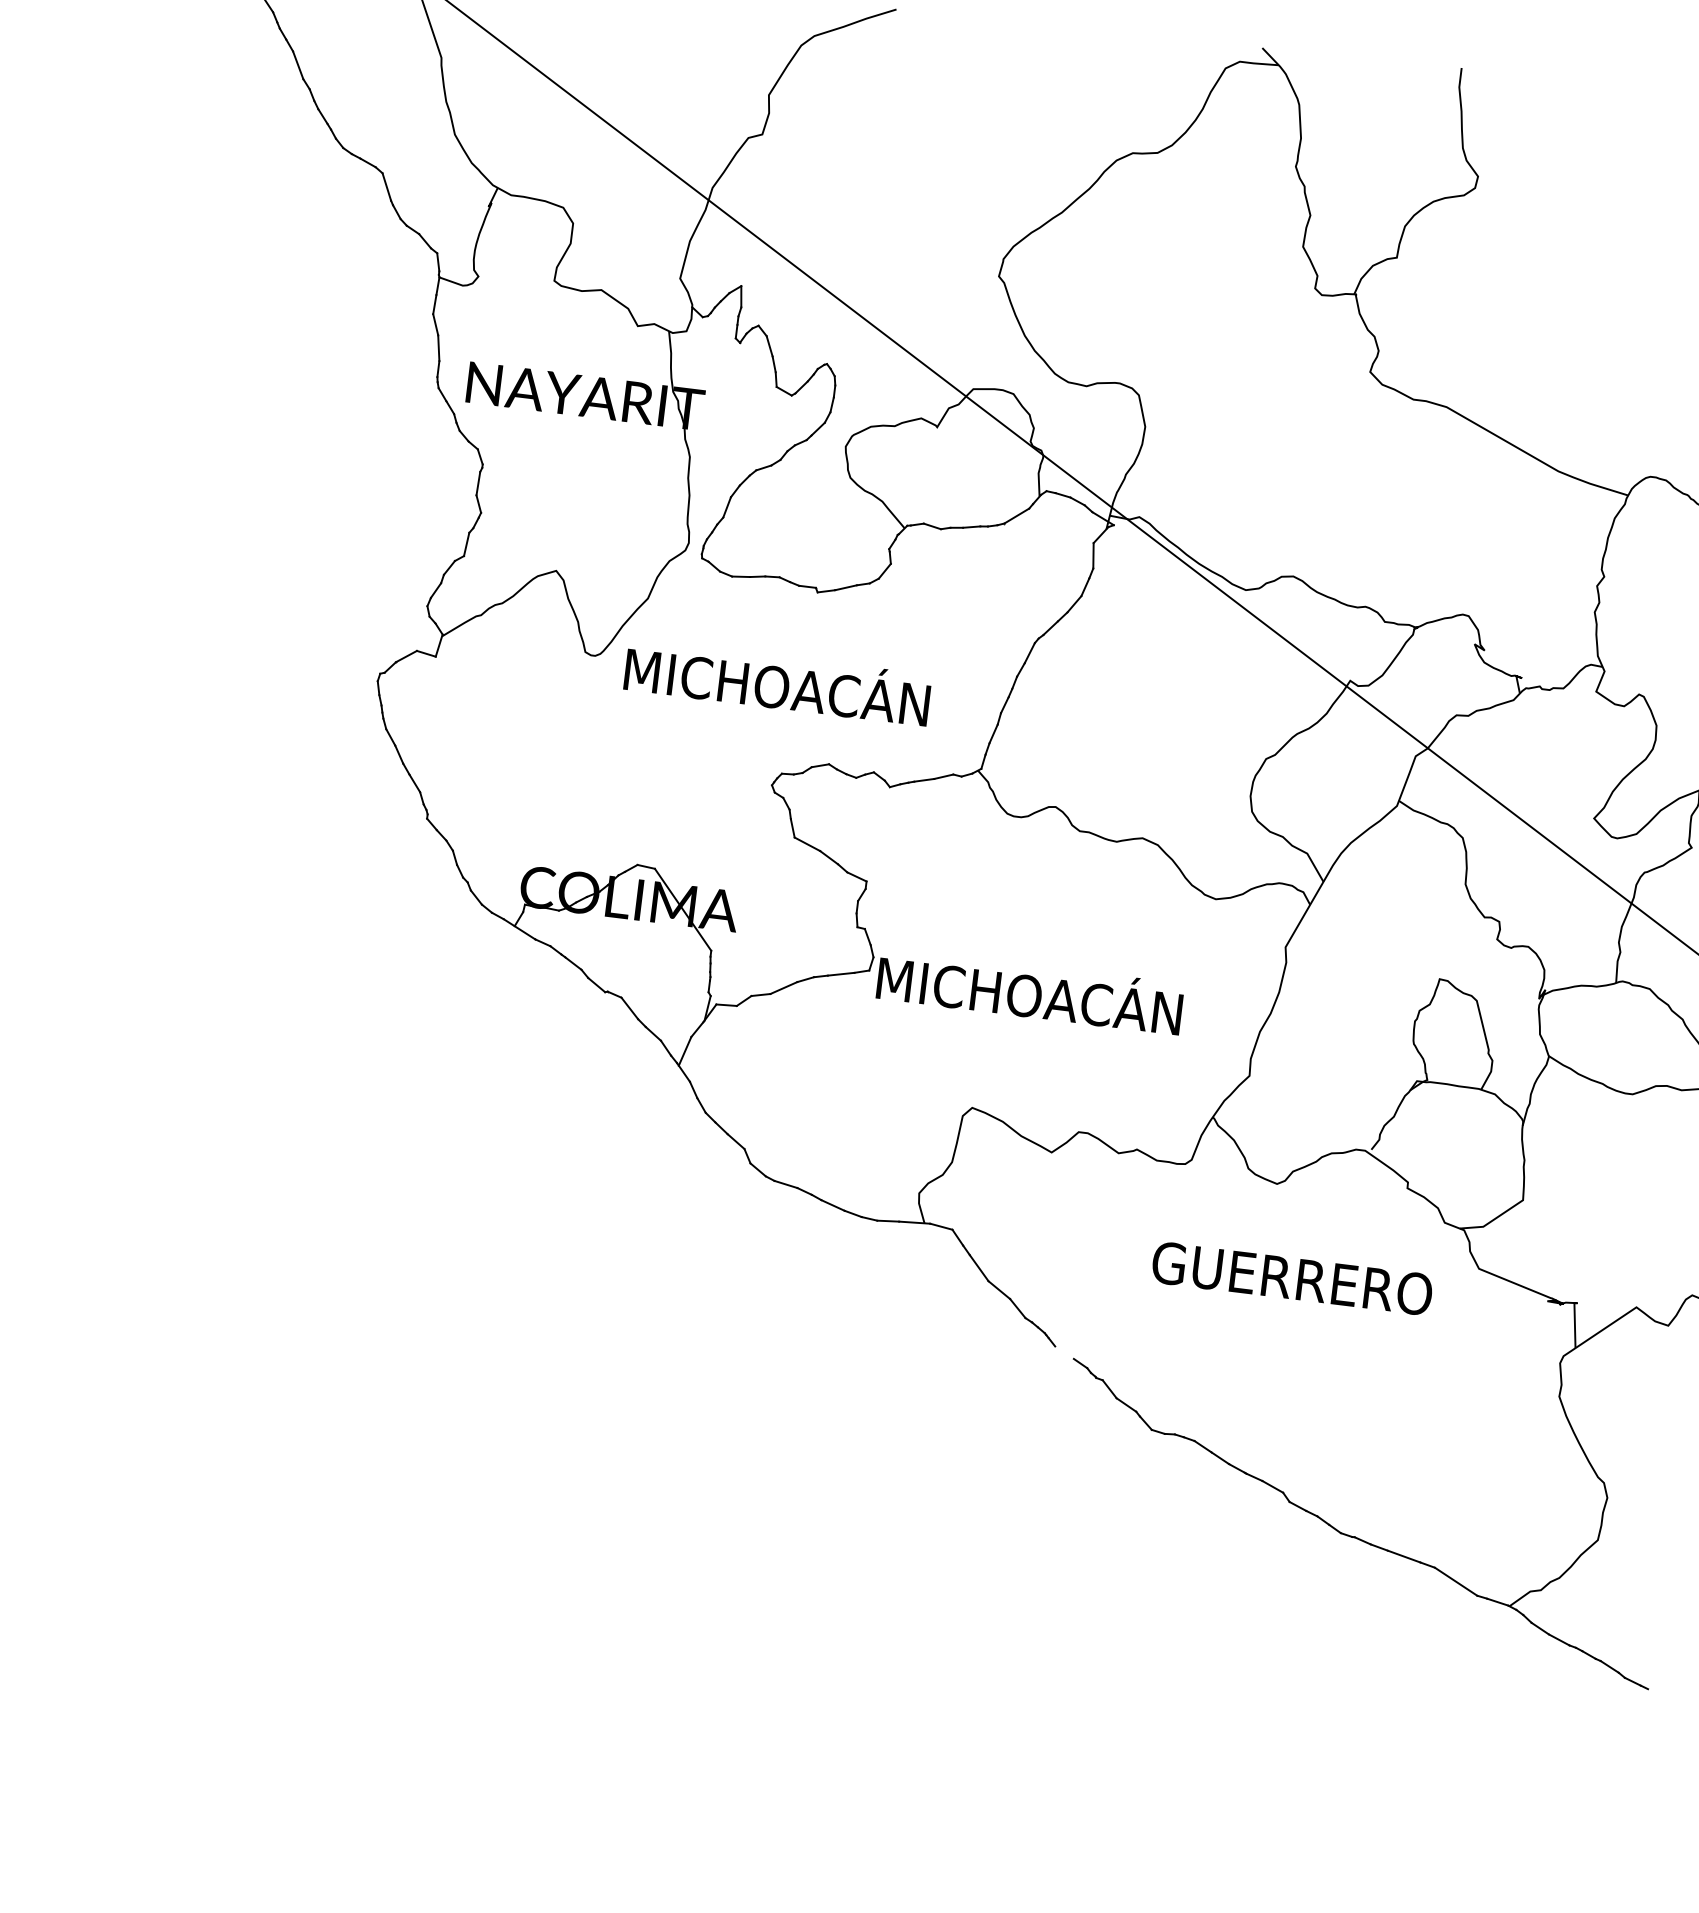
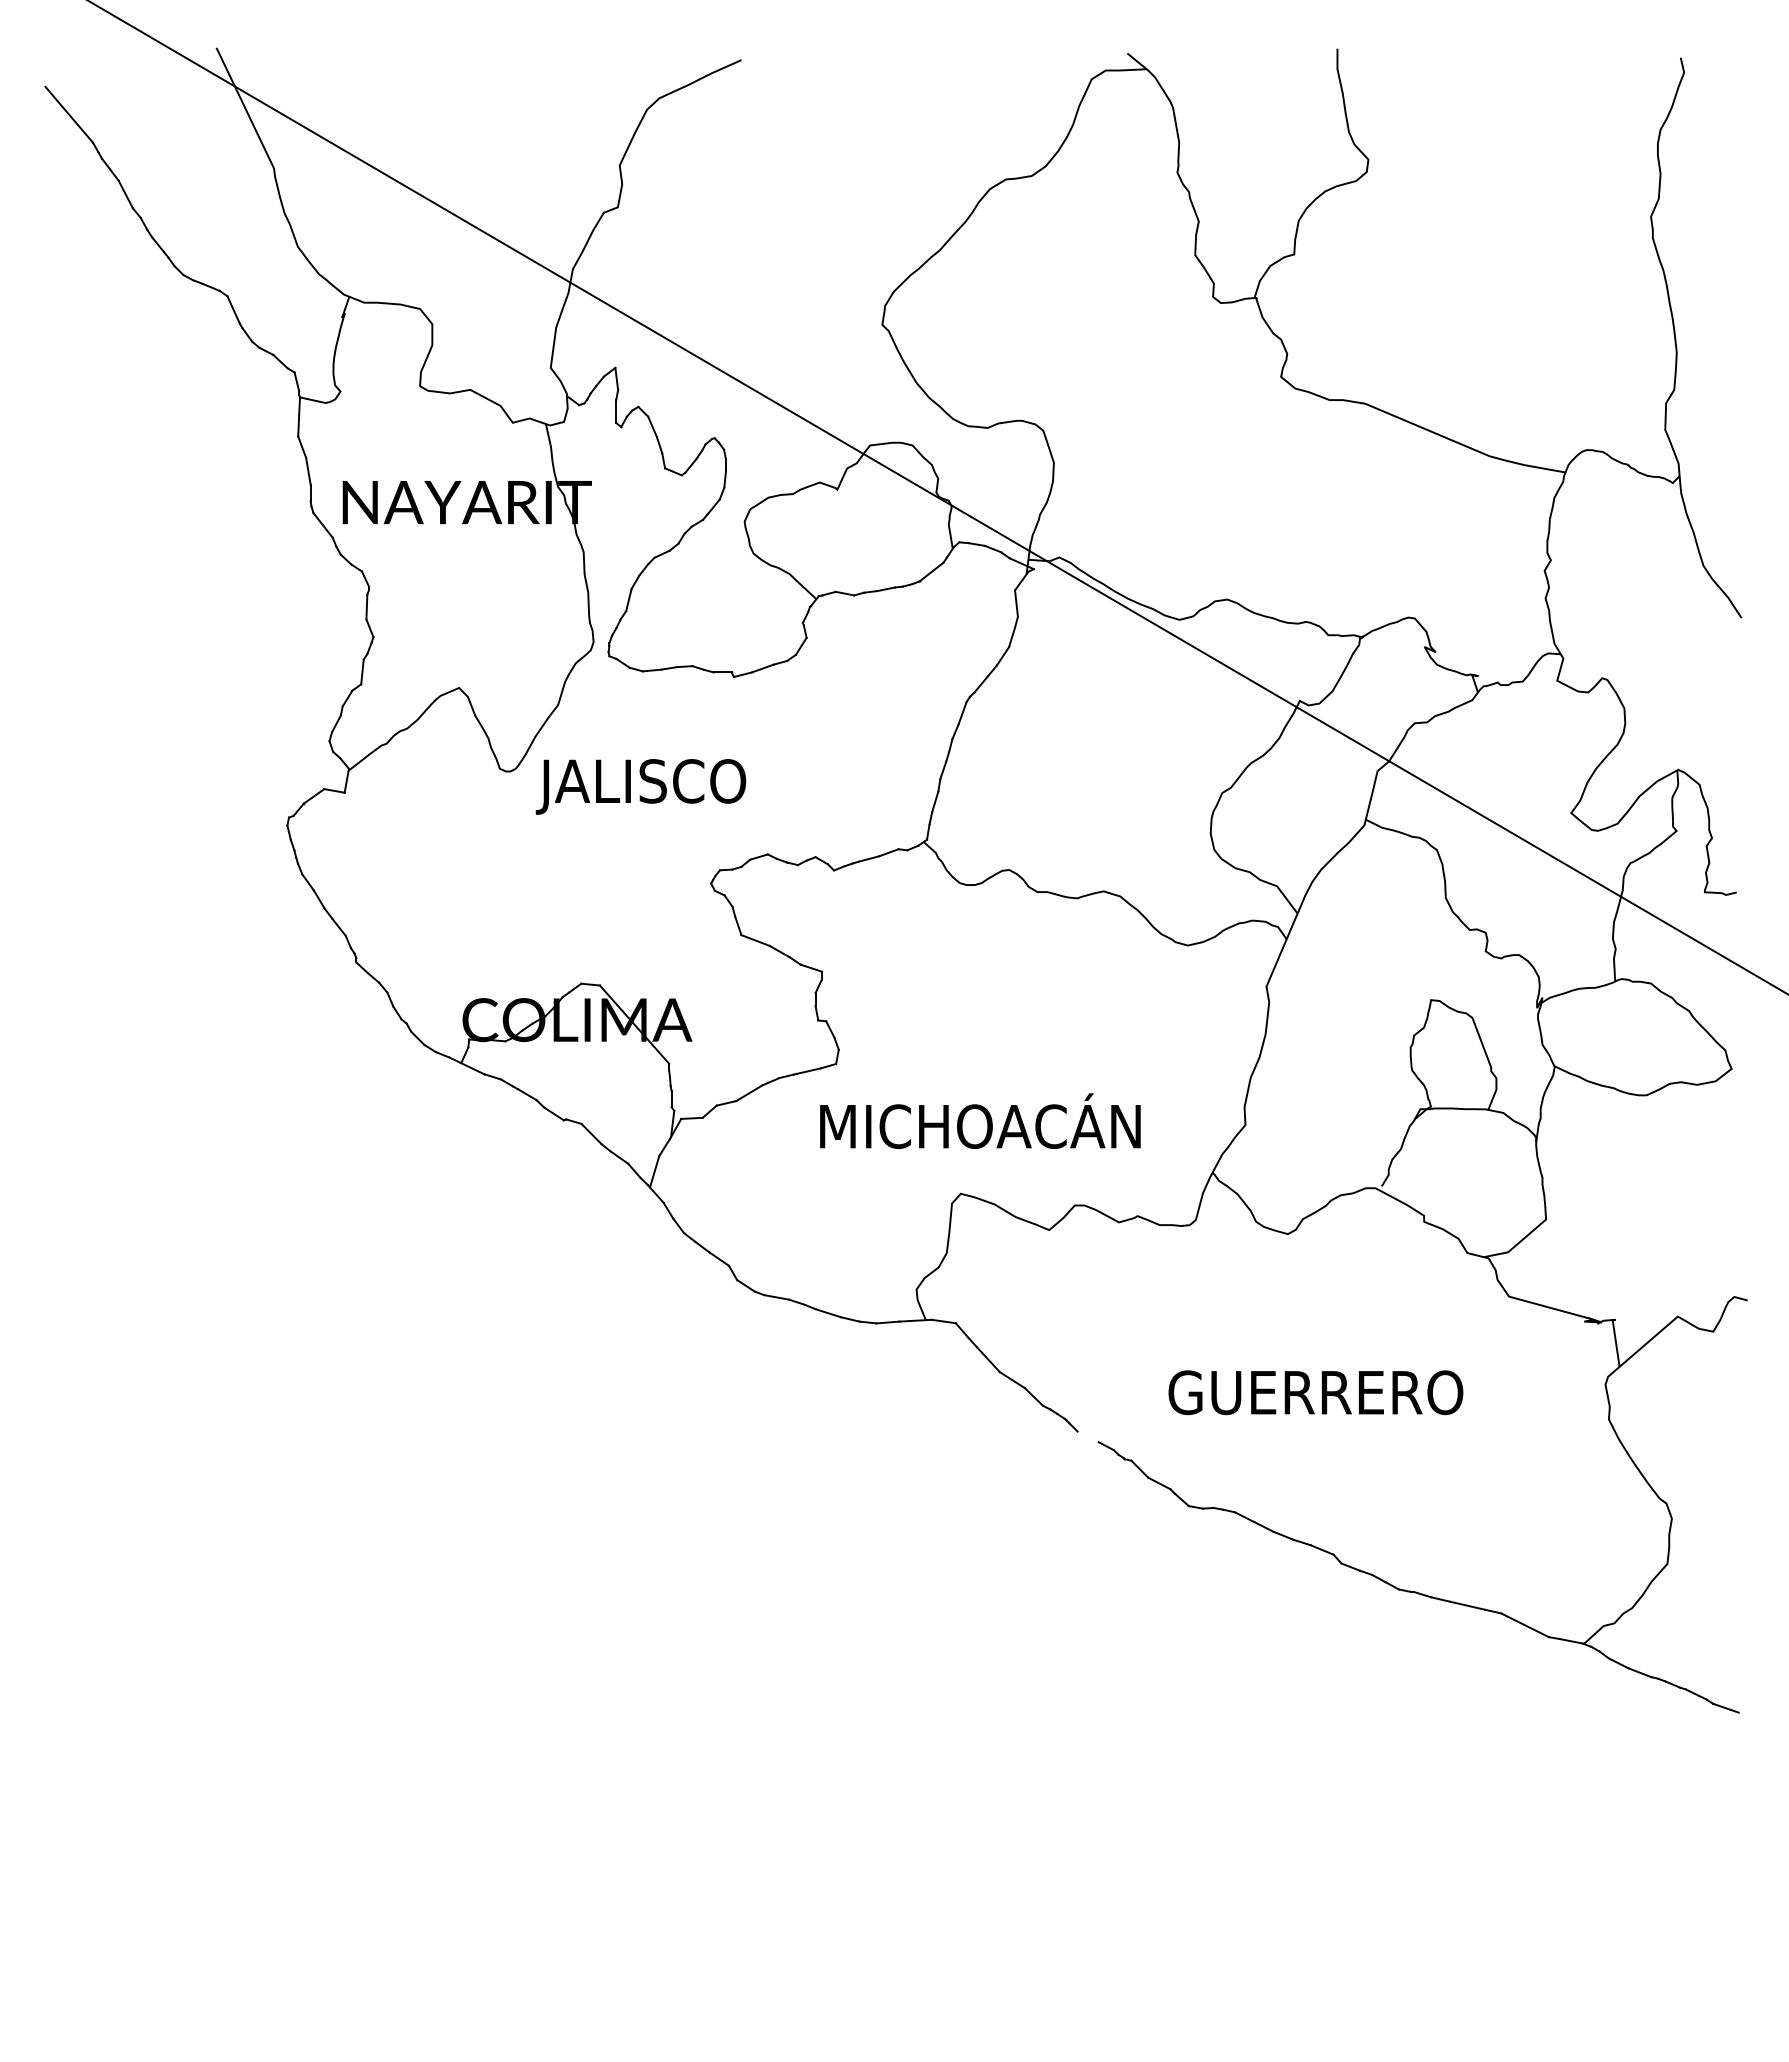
text: (772, 687) -> (699, 781), MICHOACÁN -> JALISCO
text: (1030, 990) -> (980, 1120), moved
text: (1291, 1278) -> (1315, 1392), moved

